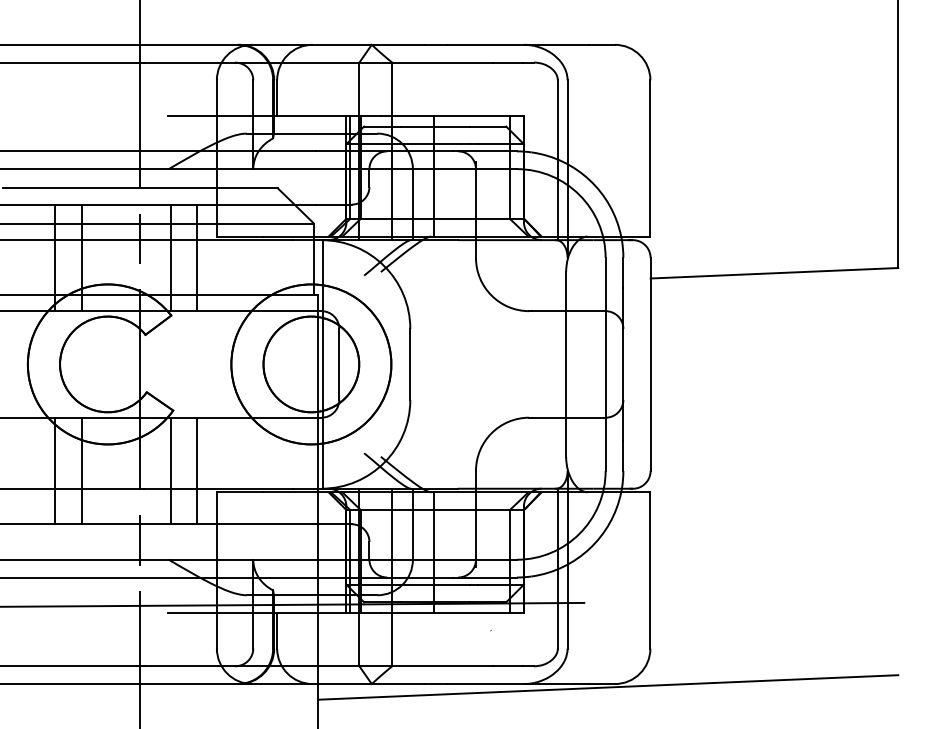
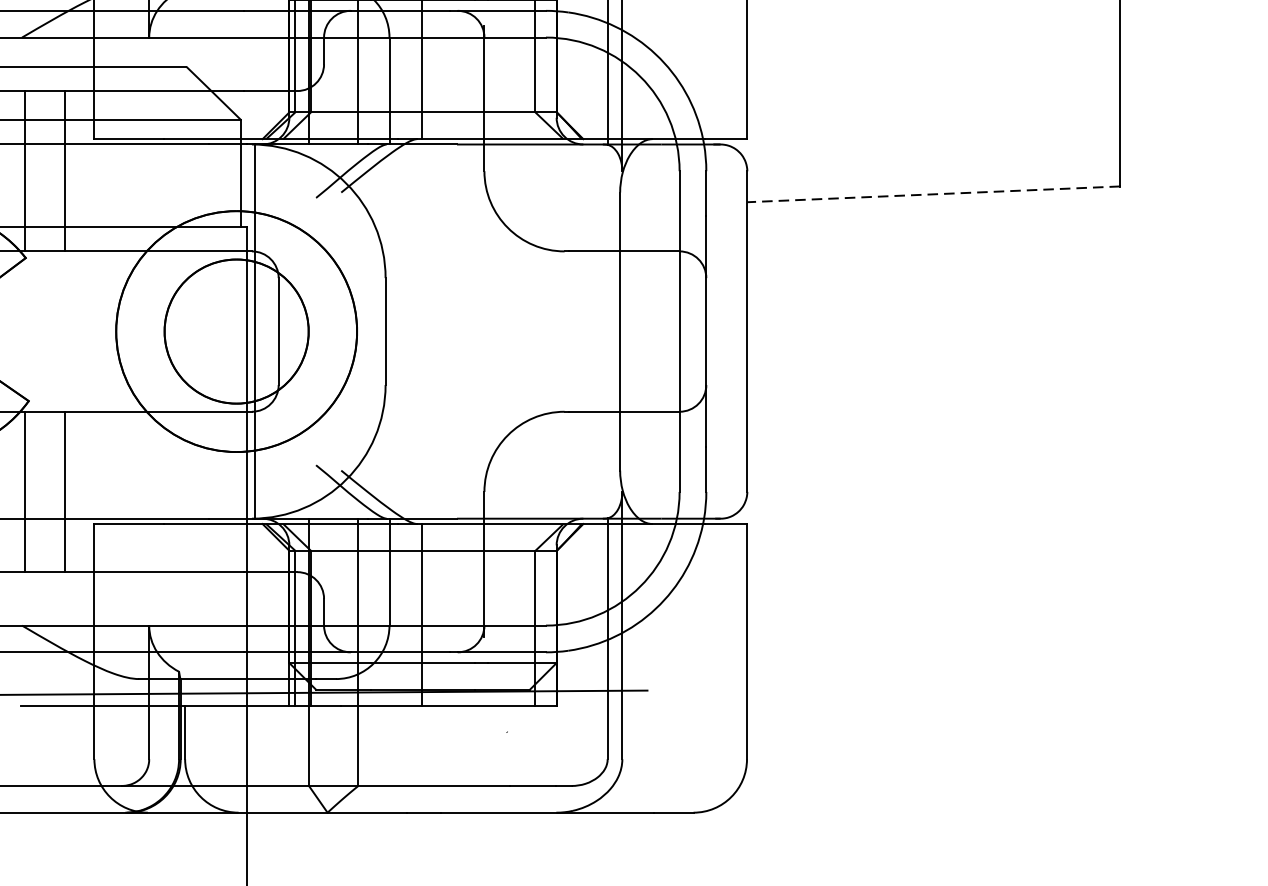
line: (774, 273) -> (933, 194), solid -> dashed
line: (607, 687) -> (682, 817), removed

